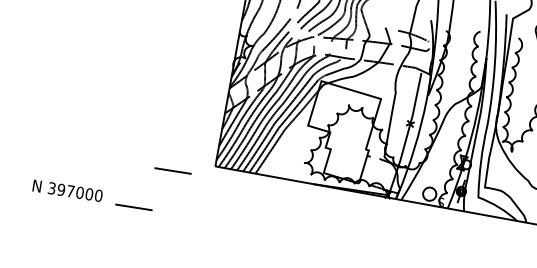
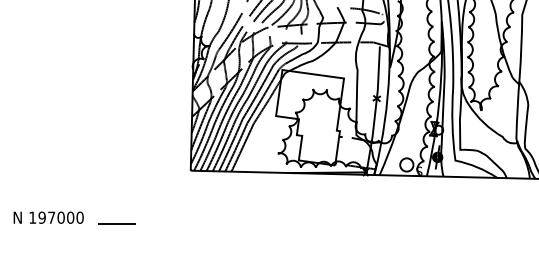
line: (172, 170) -> (149, 181), removed
text: (51, 188) -> (32, 217), 397000 -> 197000

